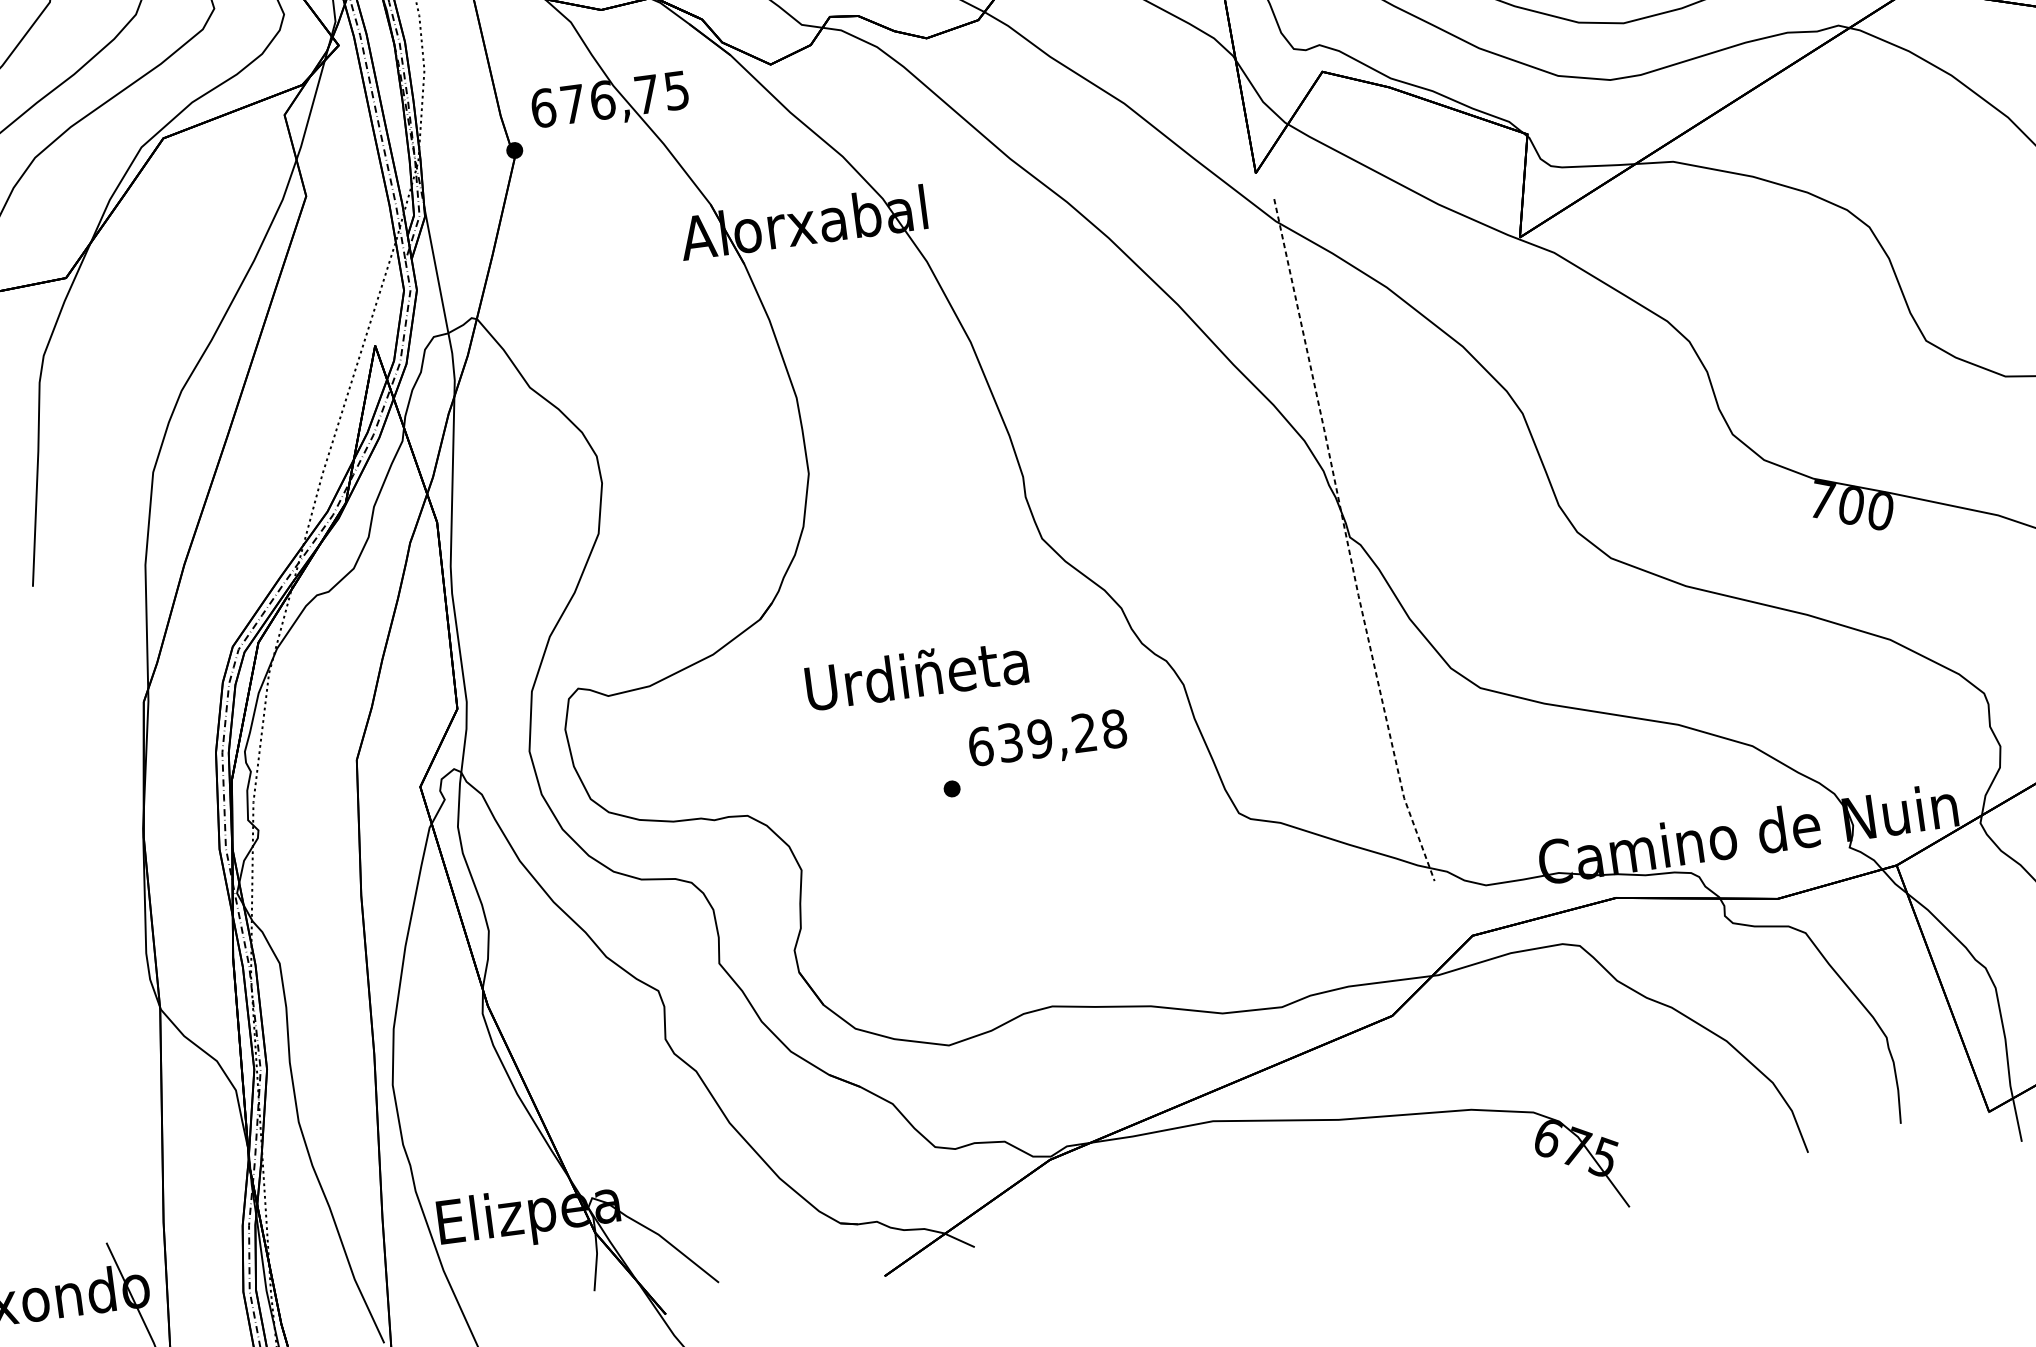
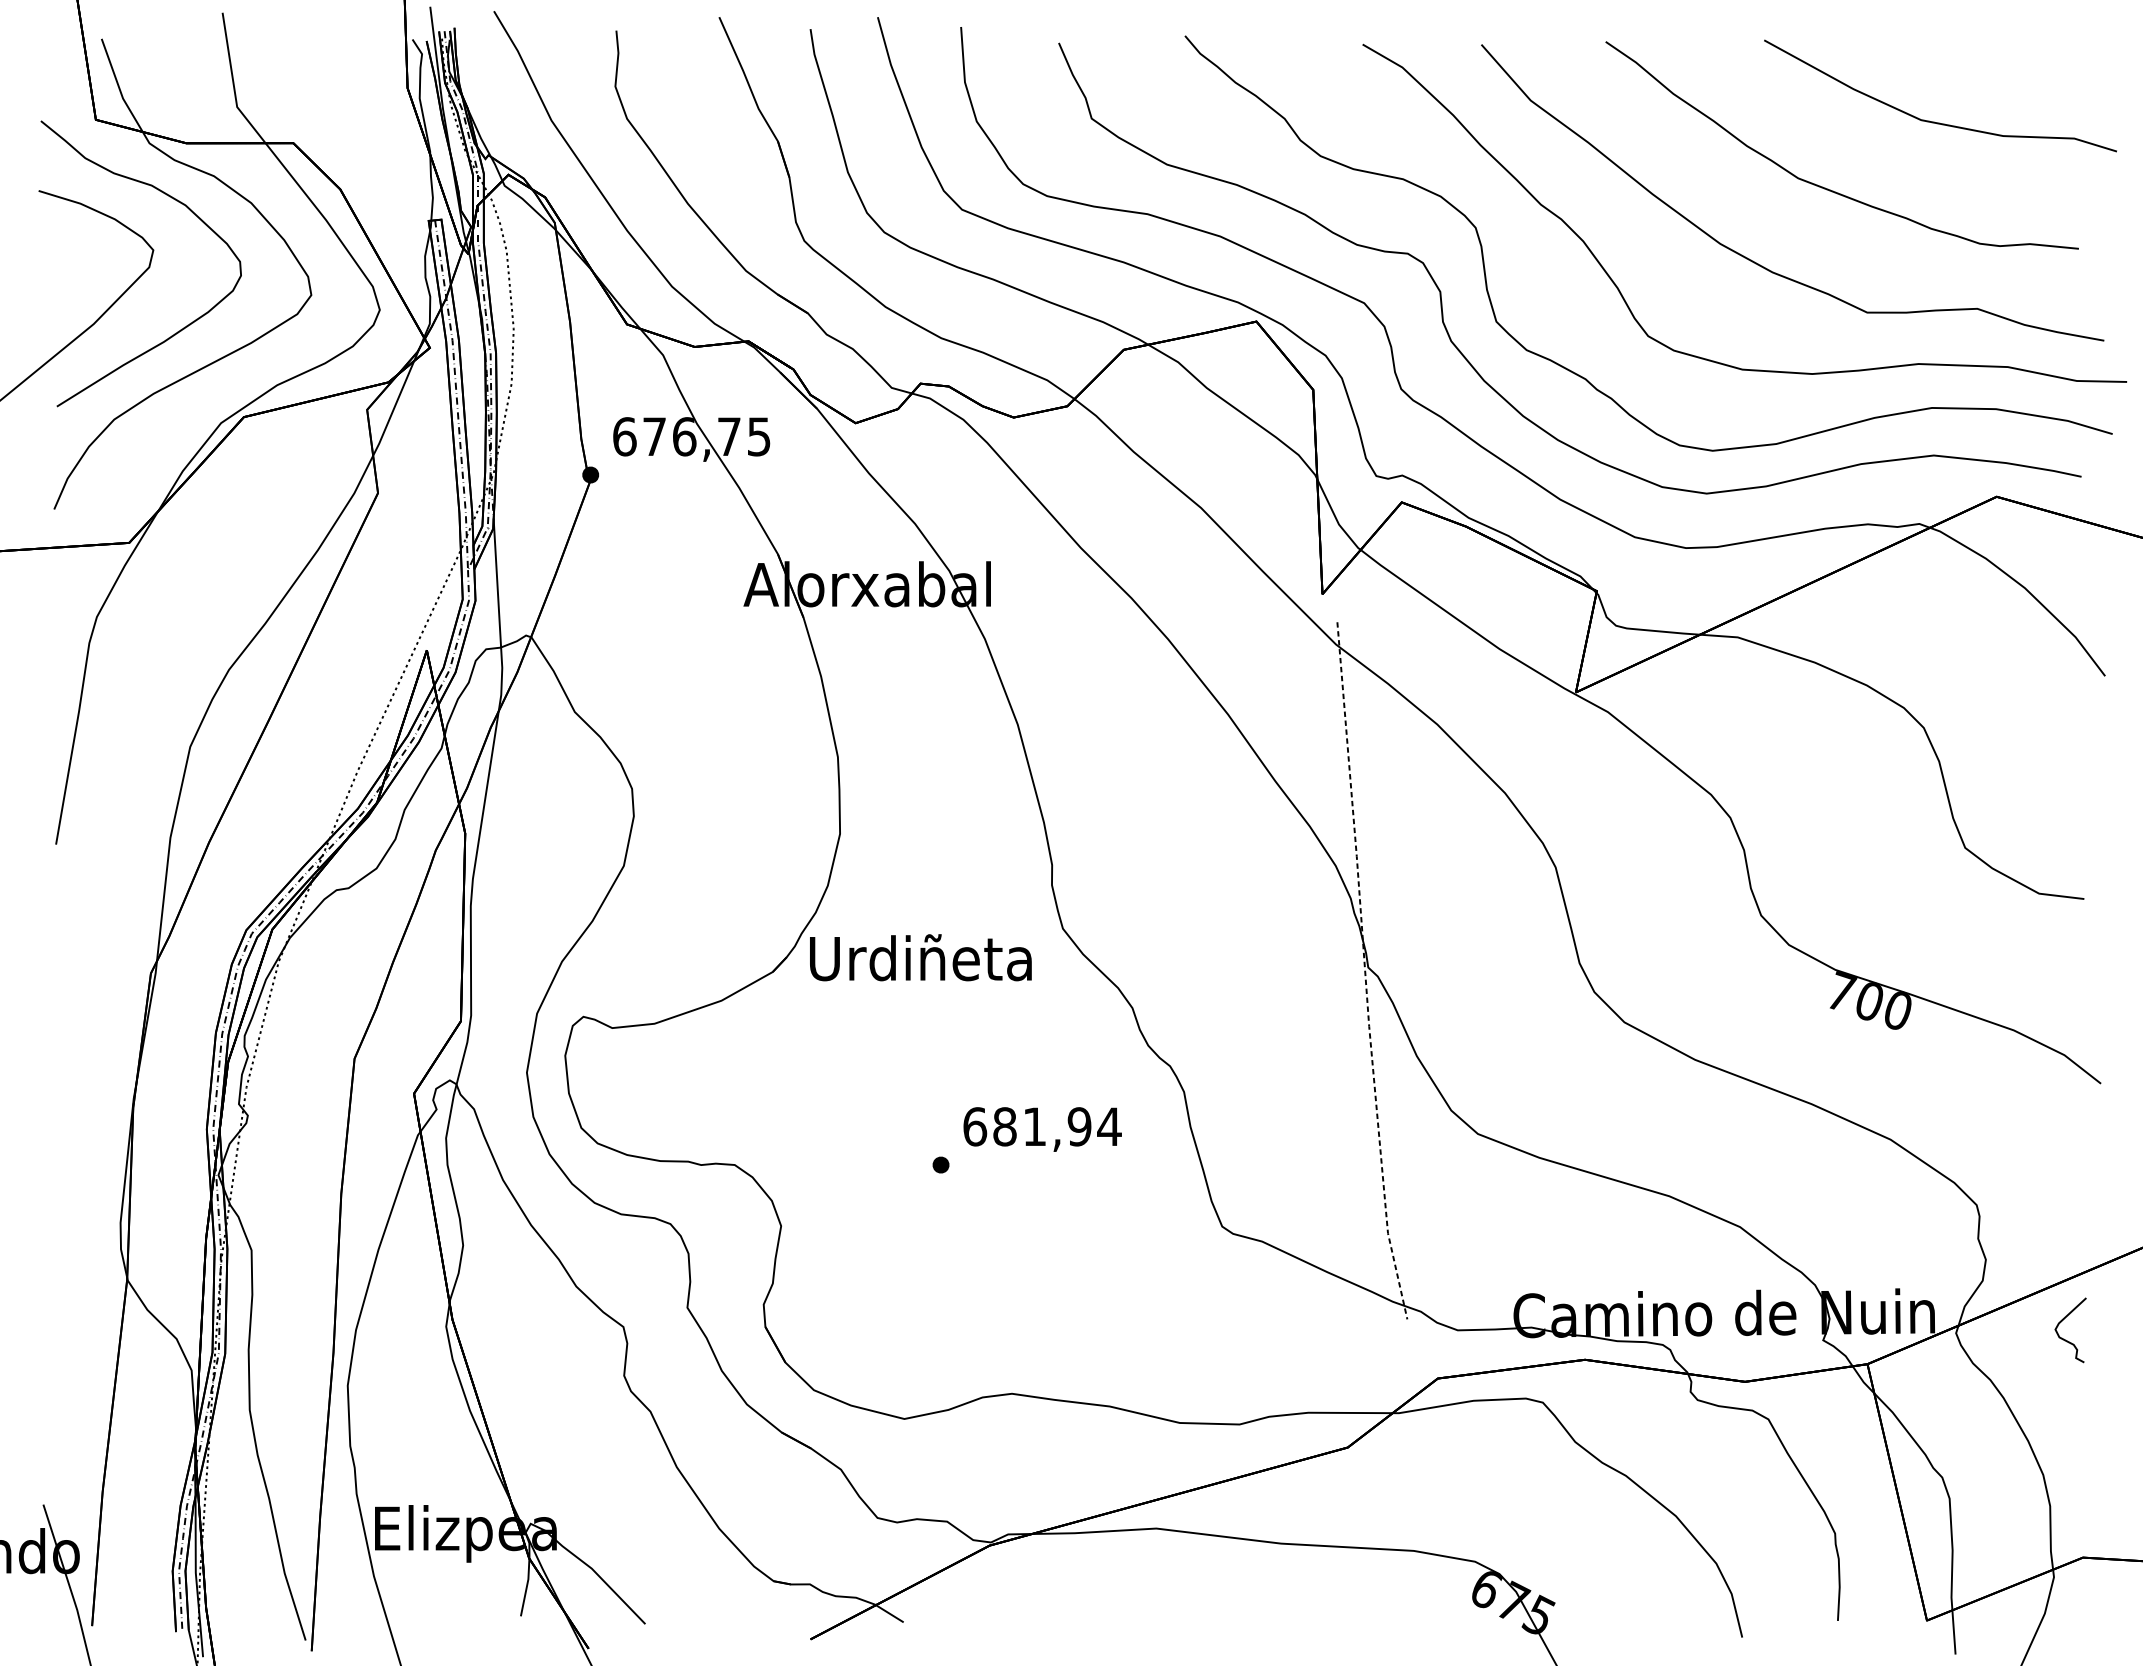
text: (916, 674) -> (920, 957), moved
text: (1062, 735) -> (1057, 1126), 639,28 -> 681,94

